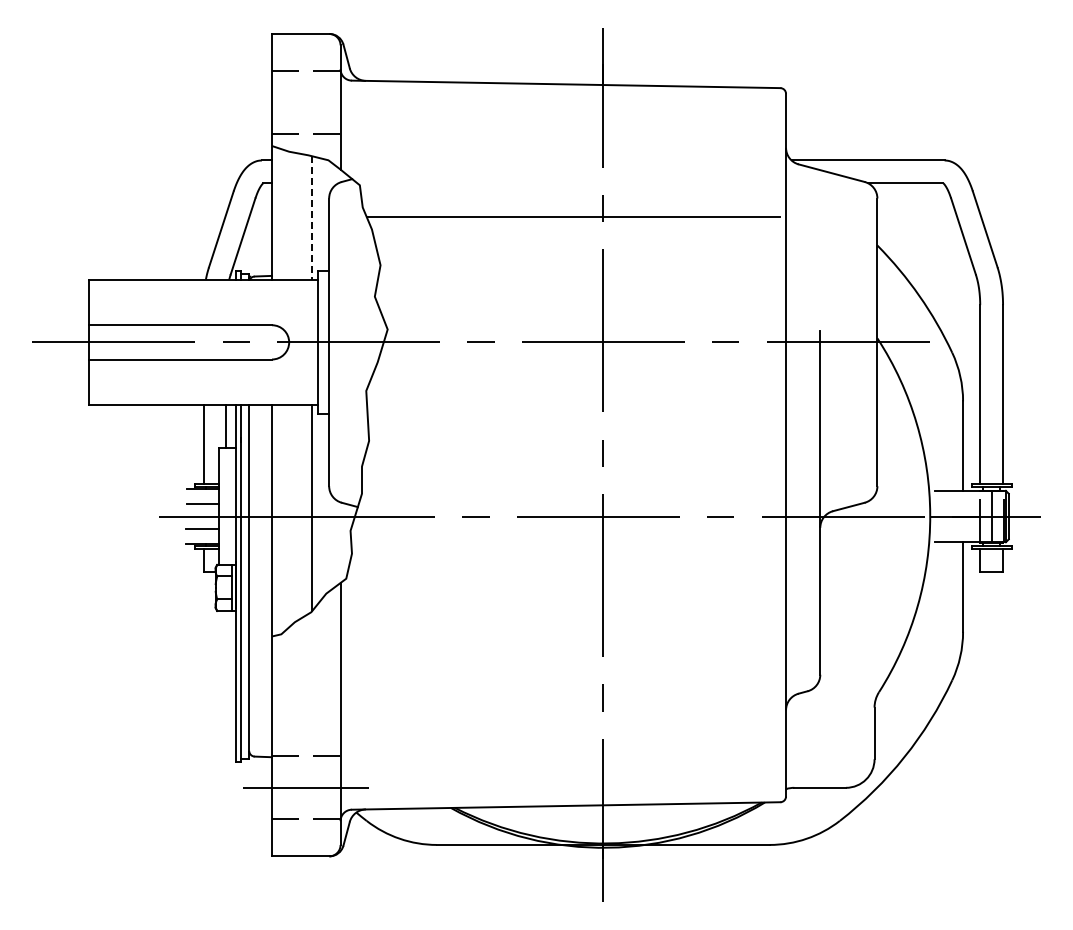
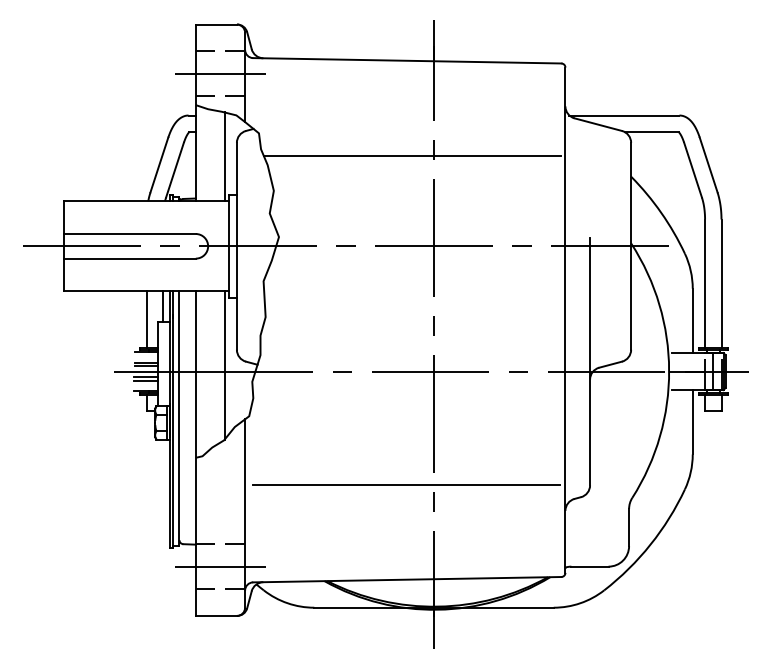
line: (306, 102) -> (220, 73), added
line: (312, 217) -> (224, 156), dashed -> solid
line: (202, 509) -> (145, 366), added
line: (202, 524) -> (145, 377), added
line: (564, 673) -> (406, 484), added

